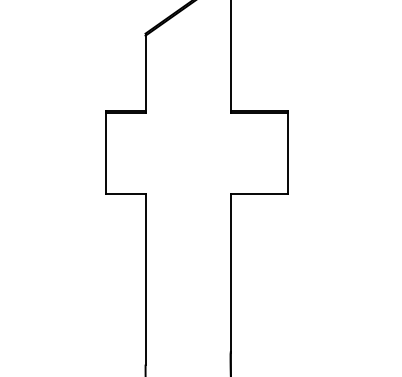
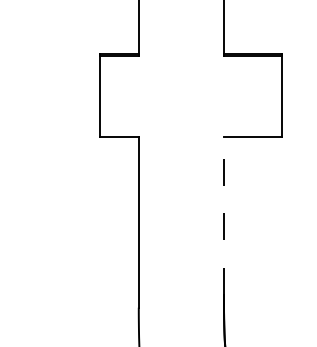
line: (230, 272) -> (223, 215), solid -> dashed

